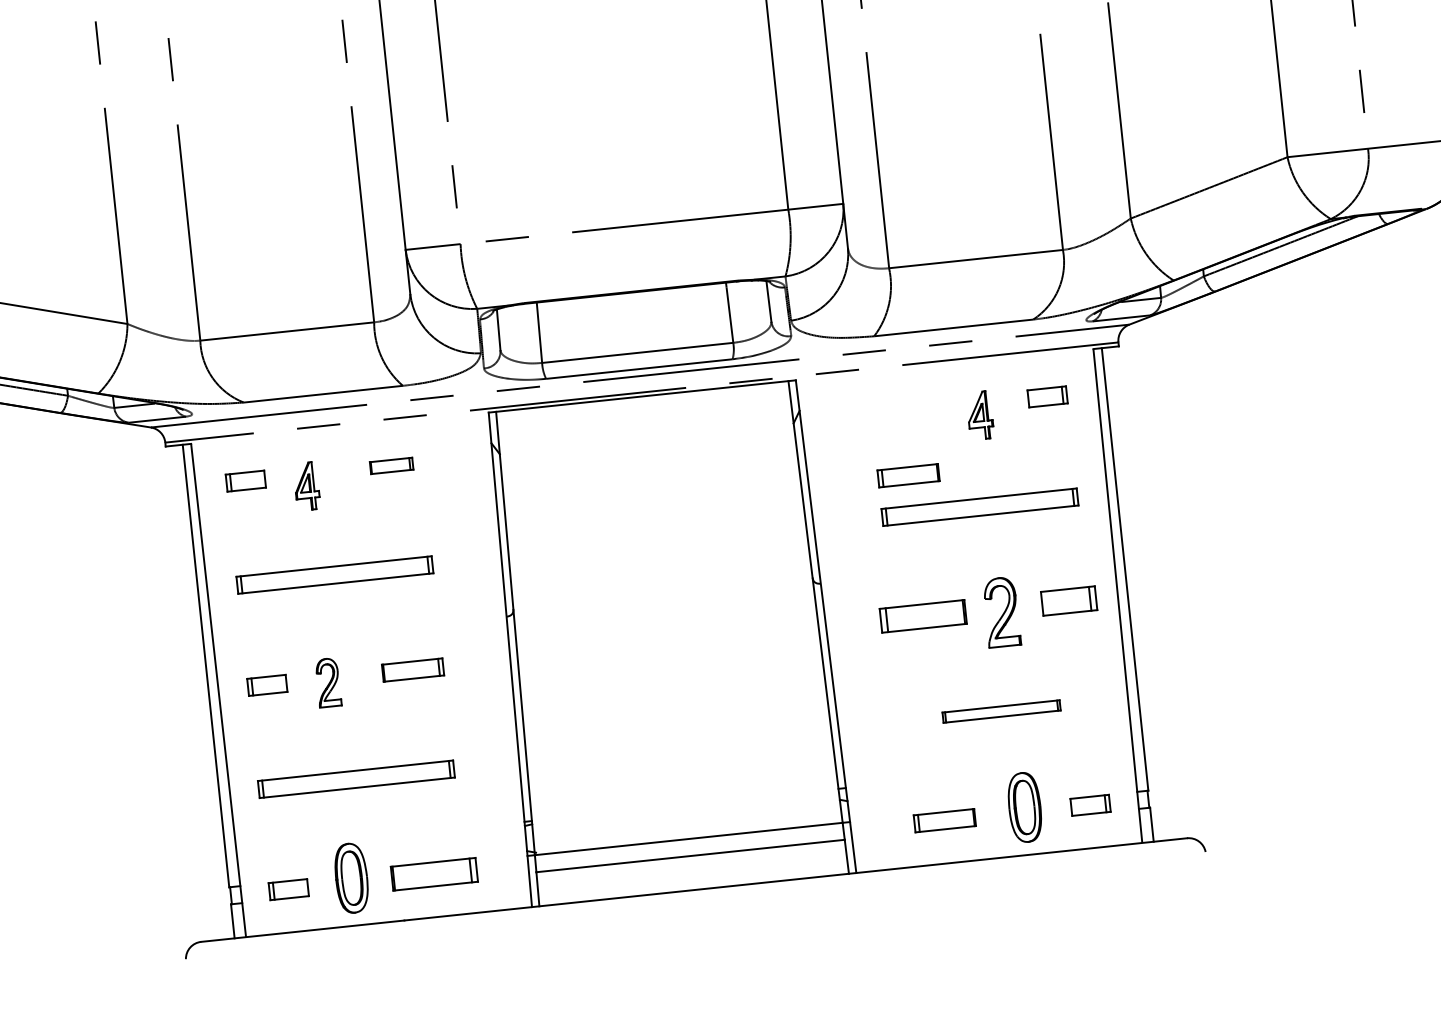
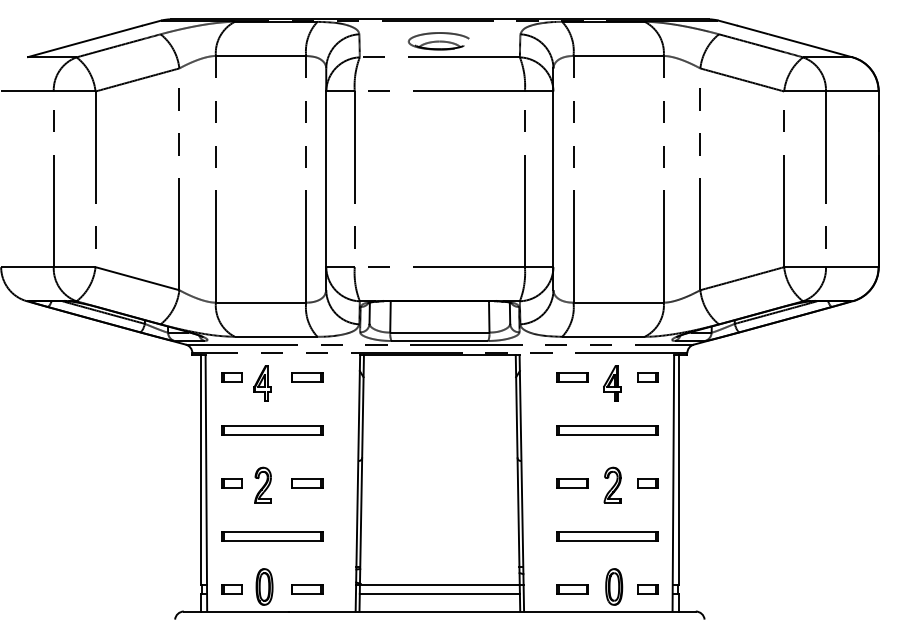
part: (980, 415) -> (612, 383), size x1.43
part: (391, 466) -> (307, 377), size x1.43
part: (908, 476) -> (572, 377), moved
part: (306, 486) -> (262, 383), size x1.43
part: (1068, 601) -> (647, 483), size x0.71
part: (923, 616) -> (572, 483), size x0.71
part: (326, 681) -> (262, 484), size x1.43
part: (1001, 711) -> (607, 536), size x1.67
part: (434, 874) -> (307, 589), size x0.71

